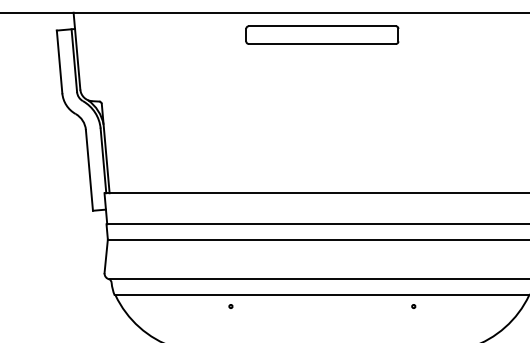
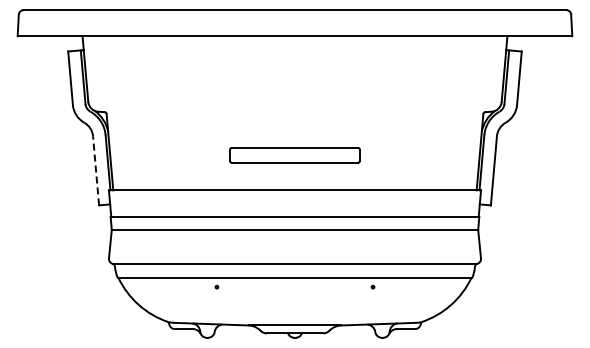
part: (321, 35) -> (294, 155), moved
line: (89, 169) -> (96, 170), solid -> dashed

